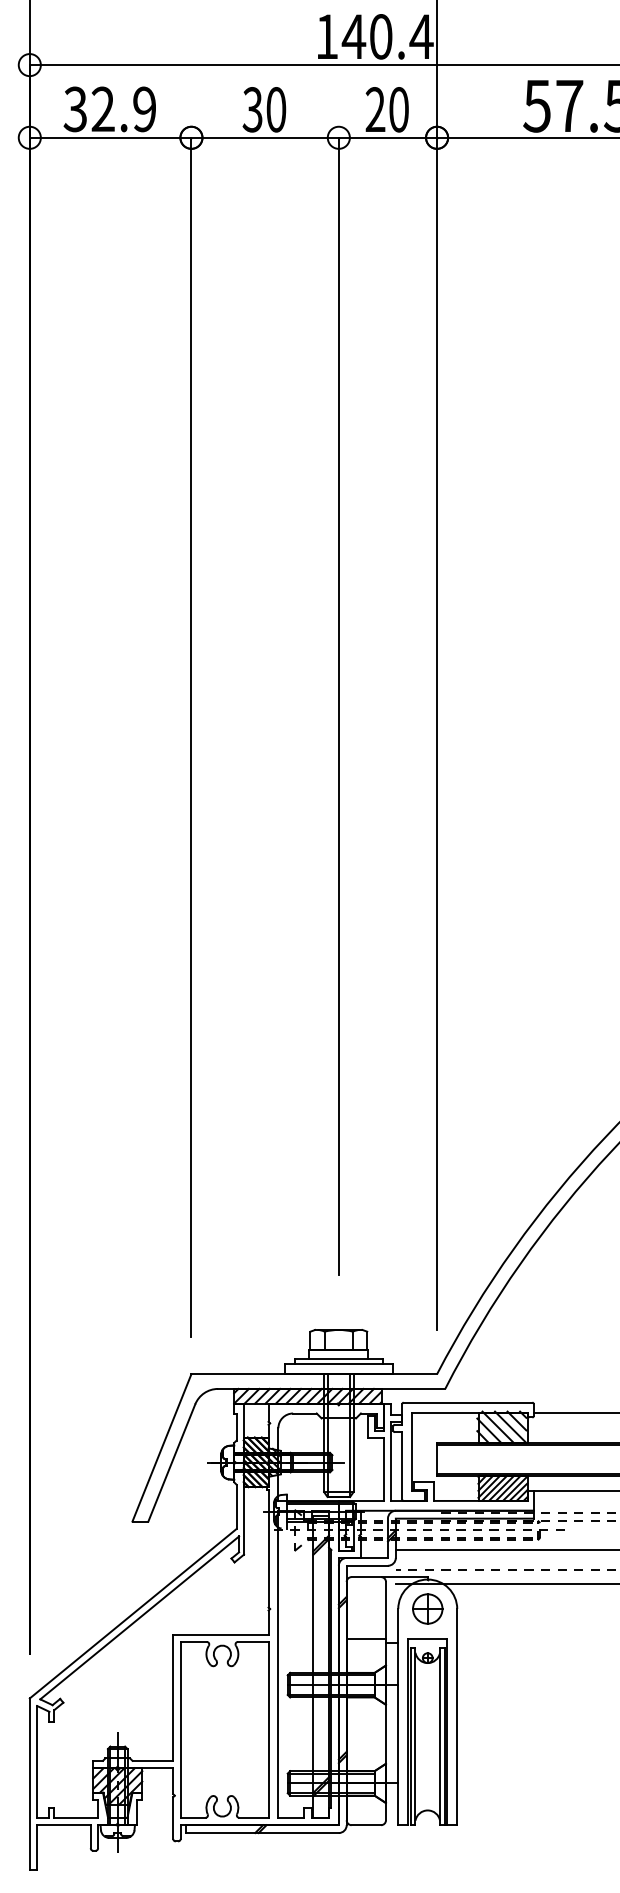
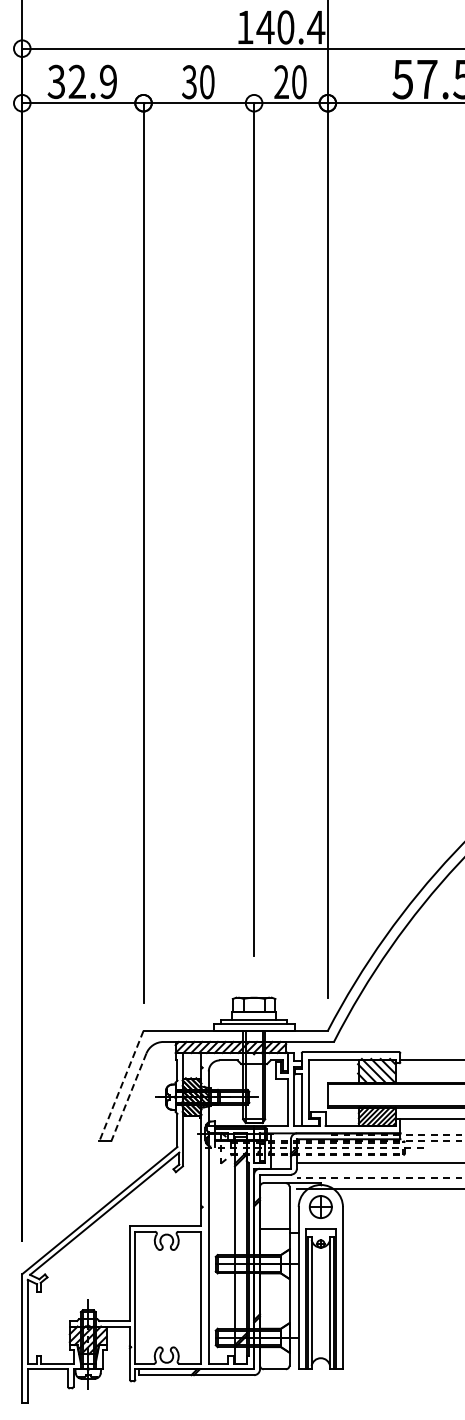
line: (162, 1448) -> (121, 1086), solid -> dashed
line: (171, 1462) -> (128, 1097), solid -> dashed

